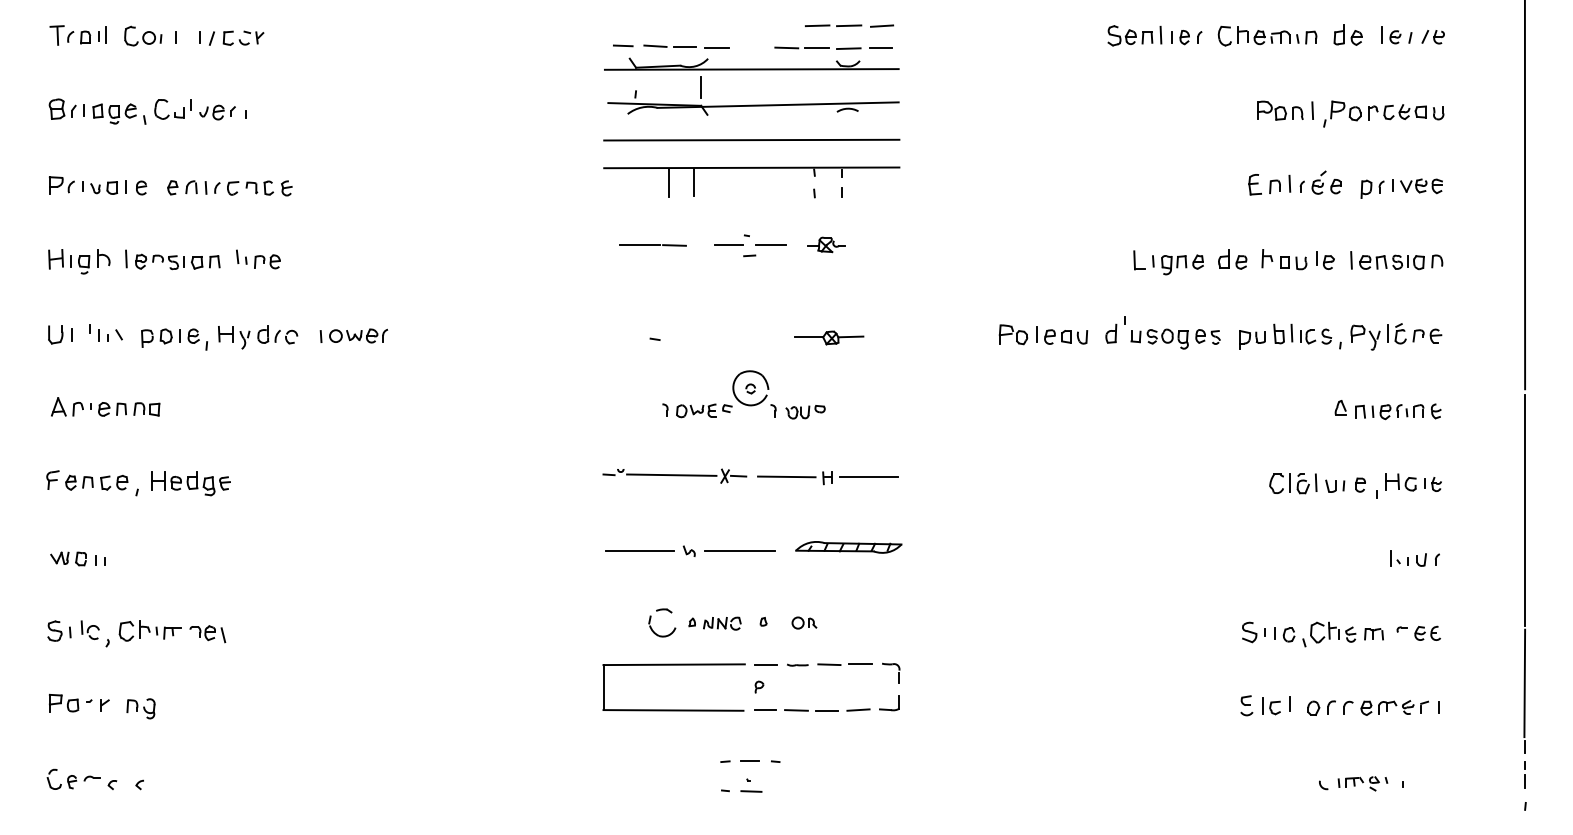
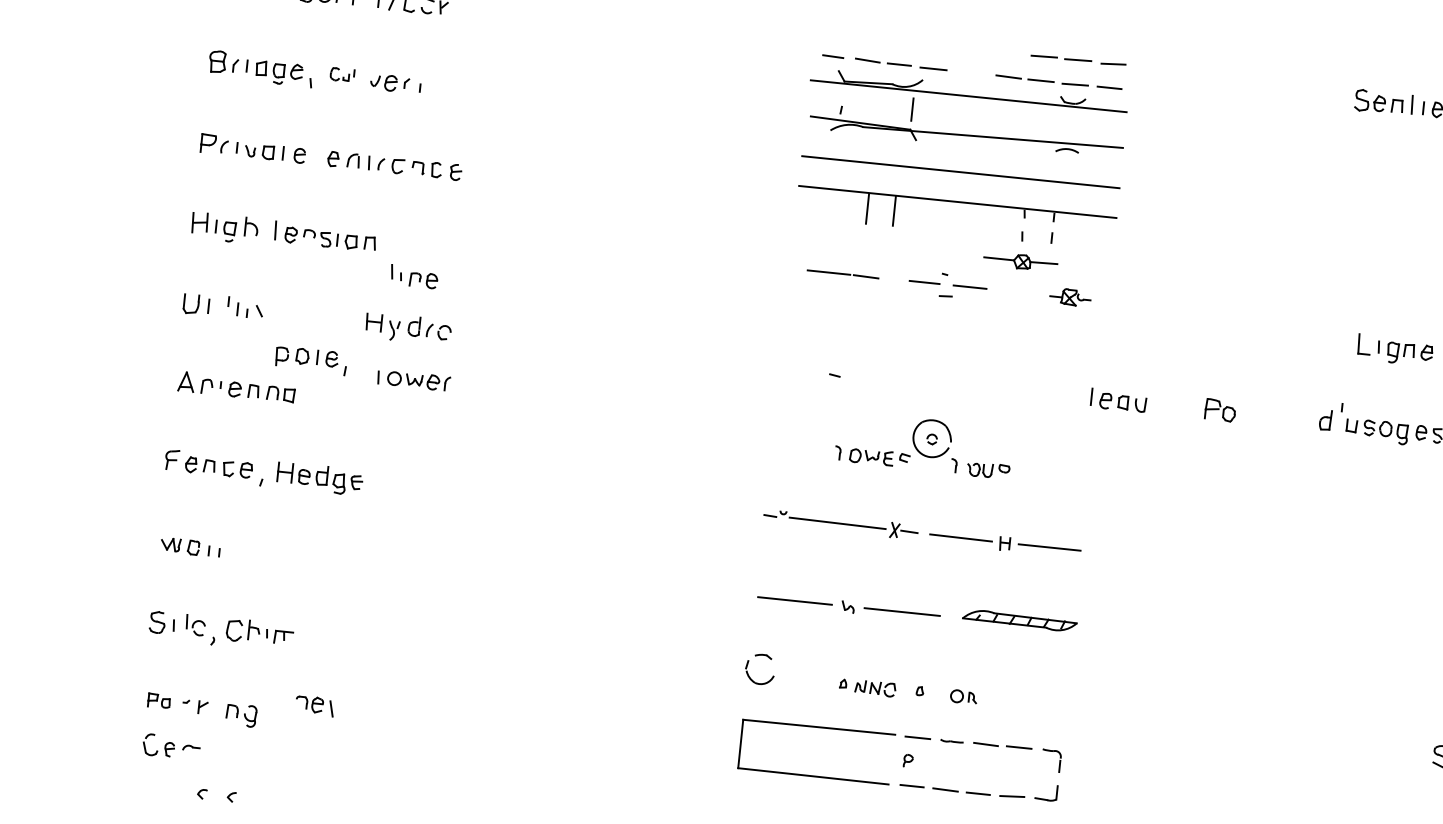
part: (172, 109) -> (341, 74), size x0.6
part: (826, 244) -> (1070, 296), moved
part: (258, 259) -> (414, 276), moved
part: (353, 335) -> (413, 379), moved
part: (1062, 335) -> (1119, 400), moved
part: (829, 337) -> (1020, 261), moved
part: (174, 339) -> (311, 360), moved
part: (652, 628) -> (749, 674), moved
part: (207, 634) -> (314, 706), moved
part: (63, 702) -> (158, 700), size x0.7
part: (73, 778) -> (171, 745), moved

